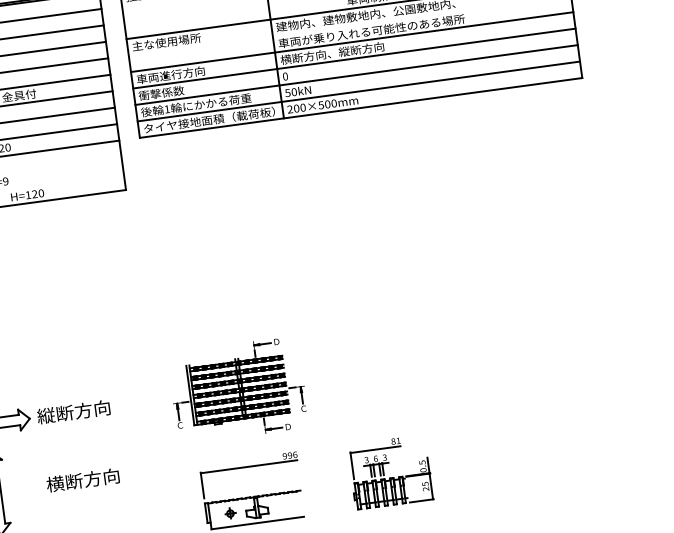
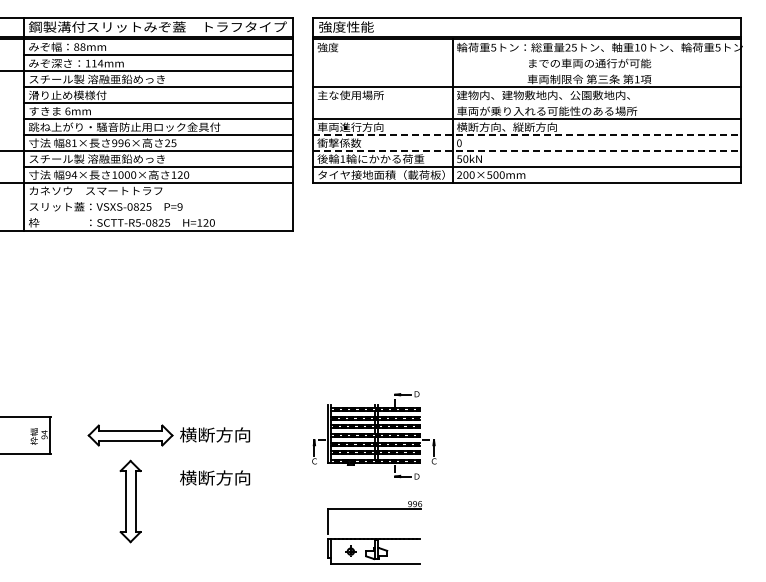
line: (354, 59) -> (527, 135), solid -> dashed
line: (356, 74) -> (527, 150), solid -> dashed
text: (45, 415) -> (187, 434), 縦断方向 -> 横断方向
part: (390, 471) -> (508, 532), removed
text: (83, 479) -> (215, 477), moved

